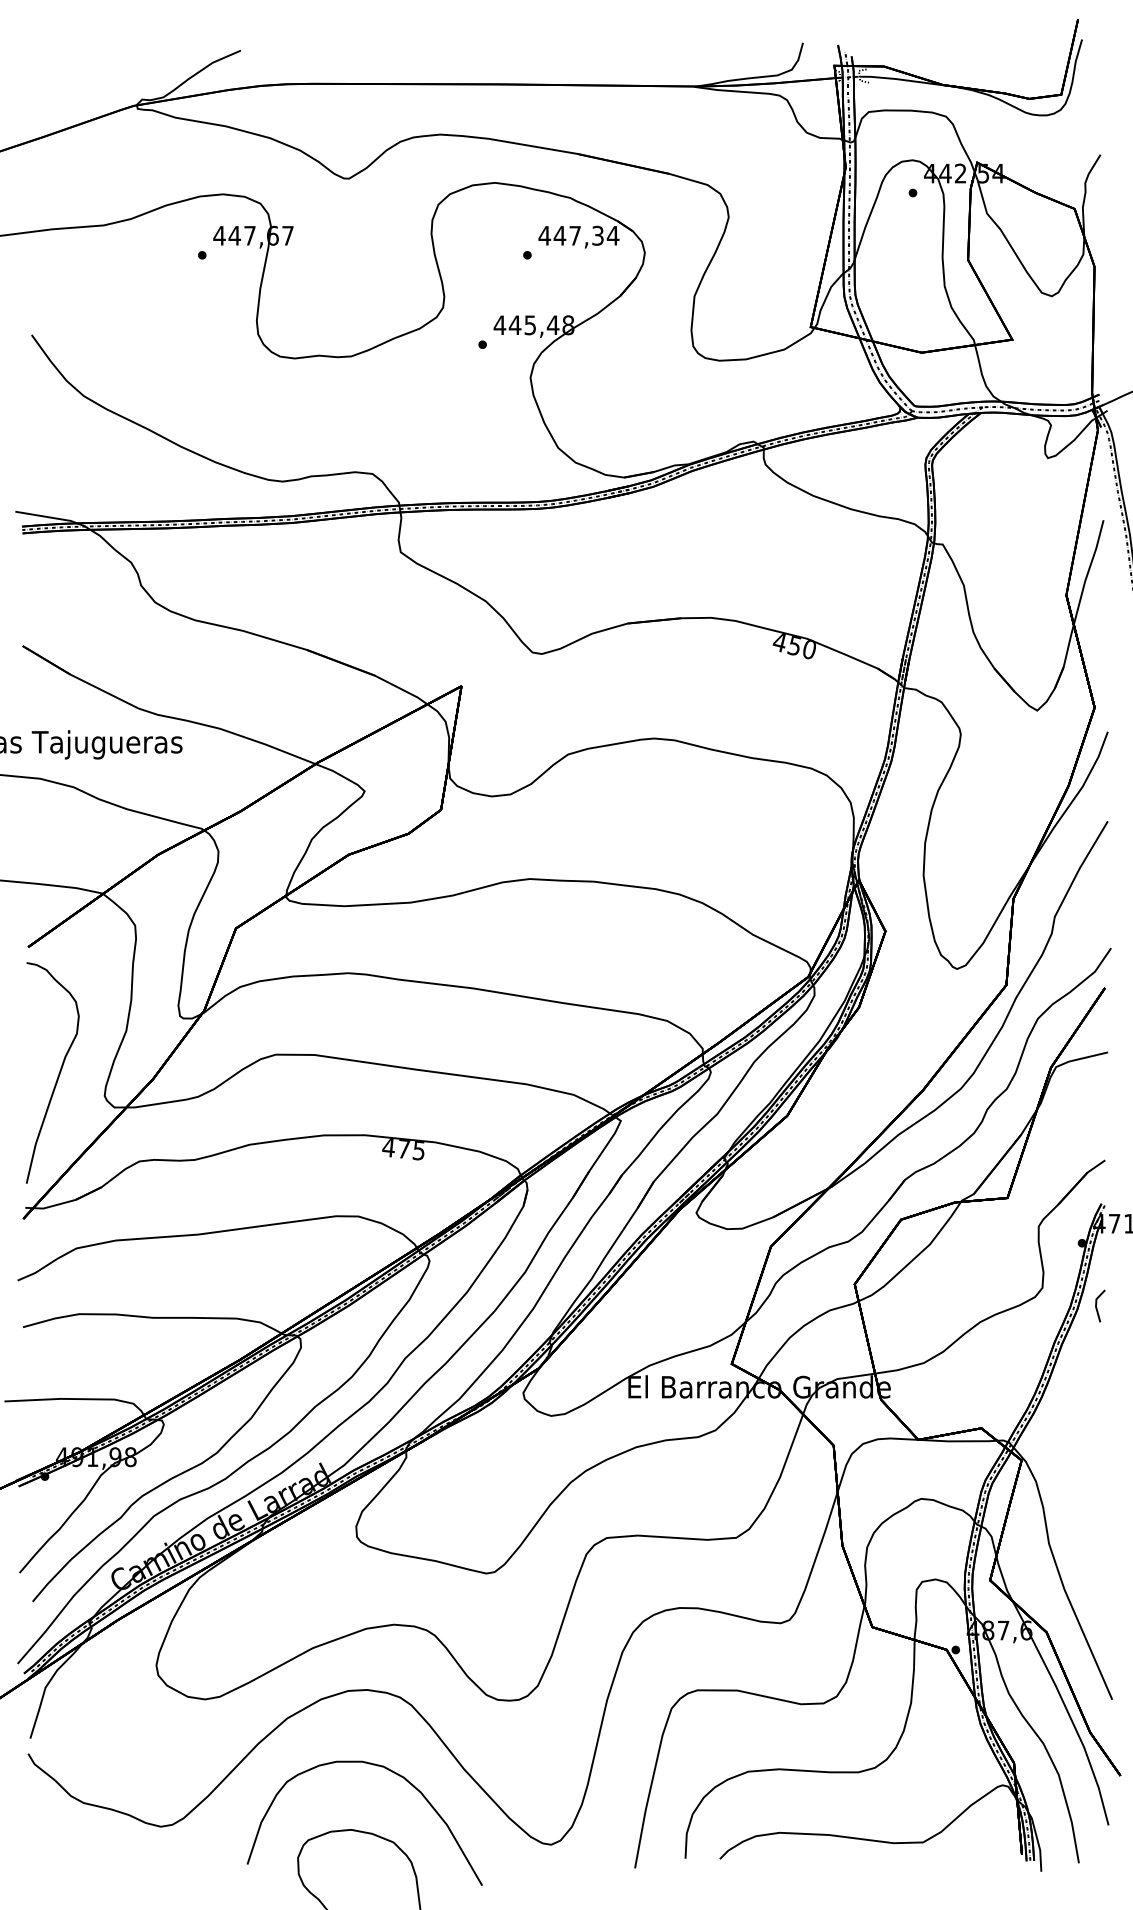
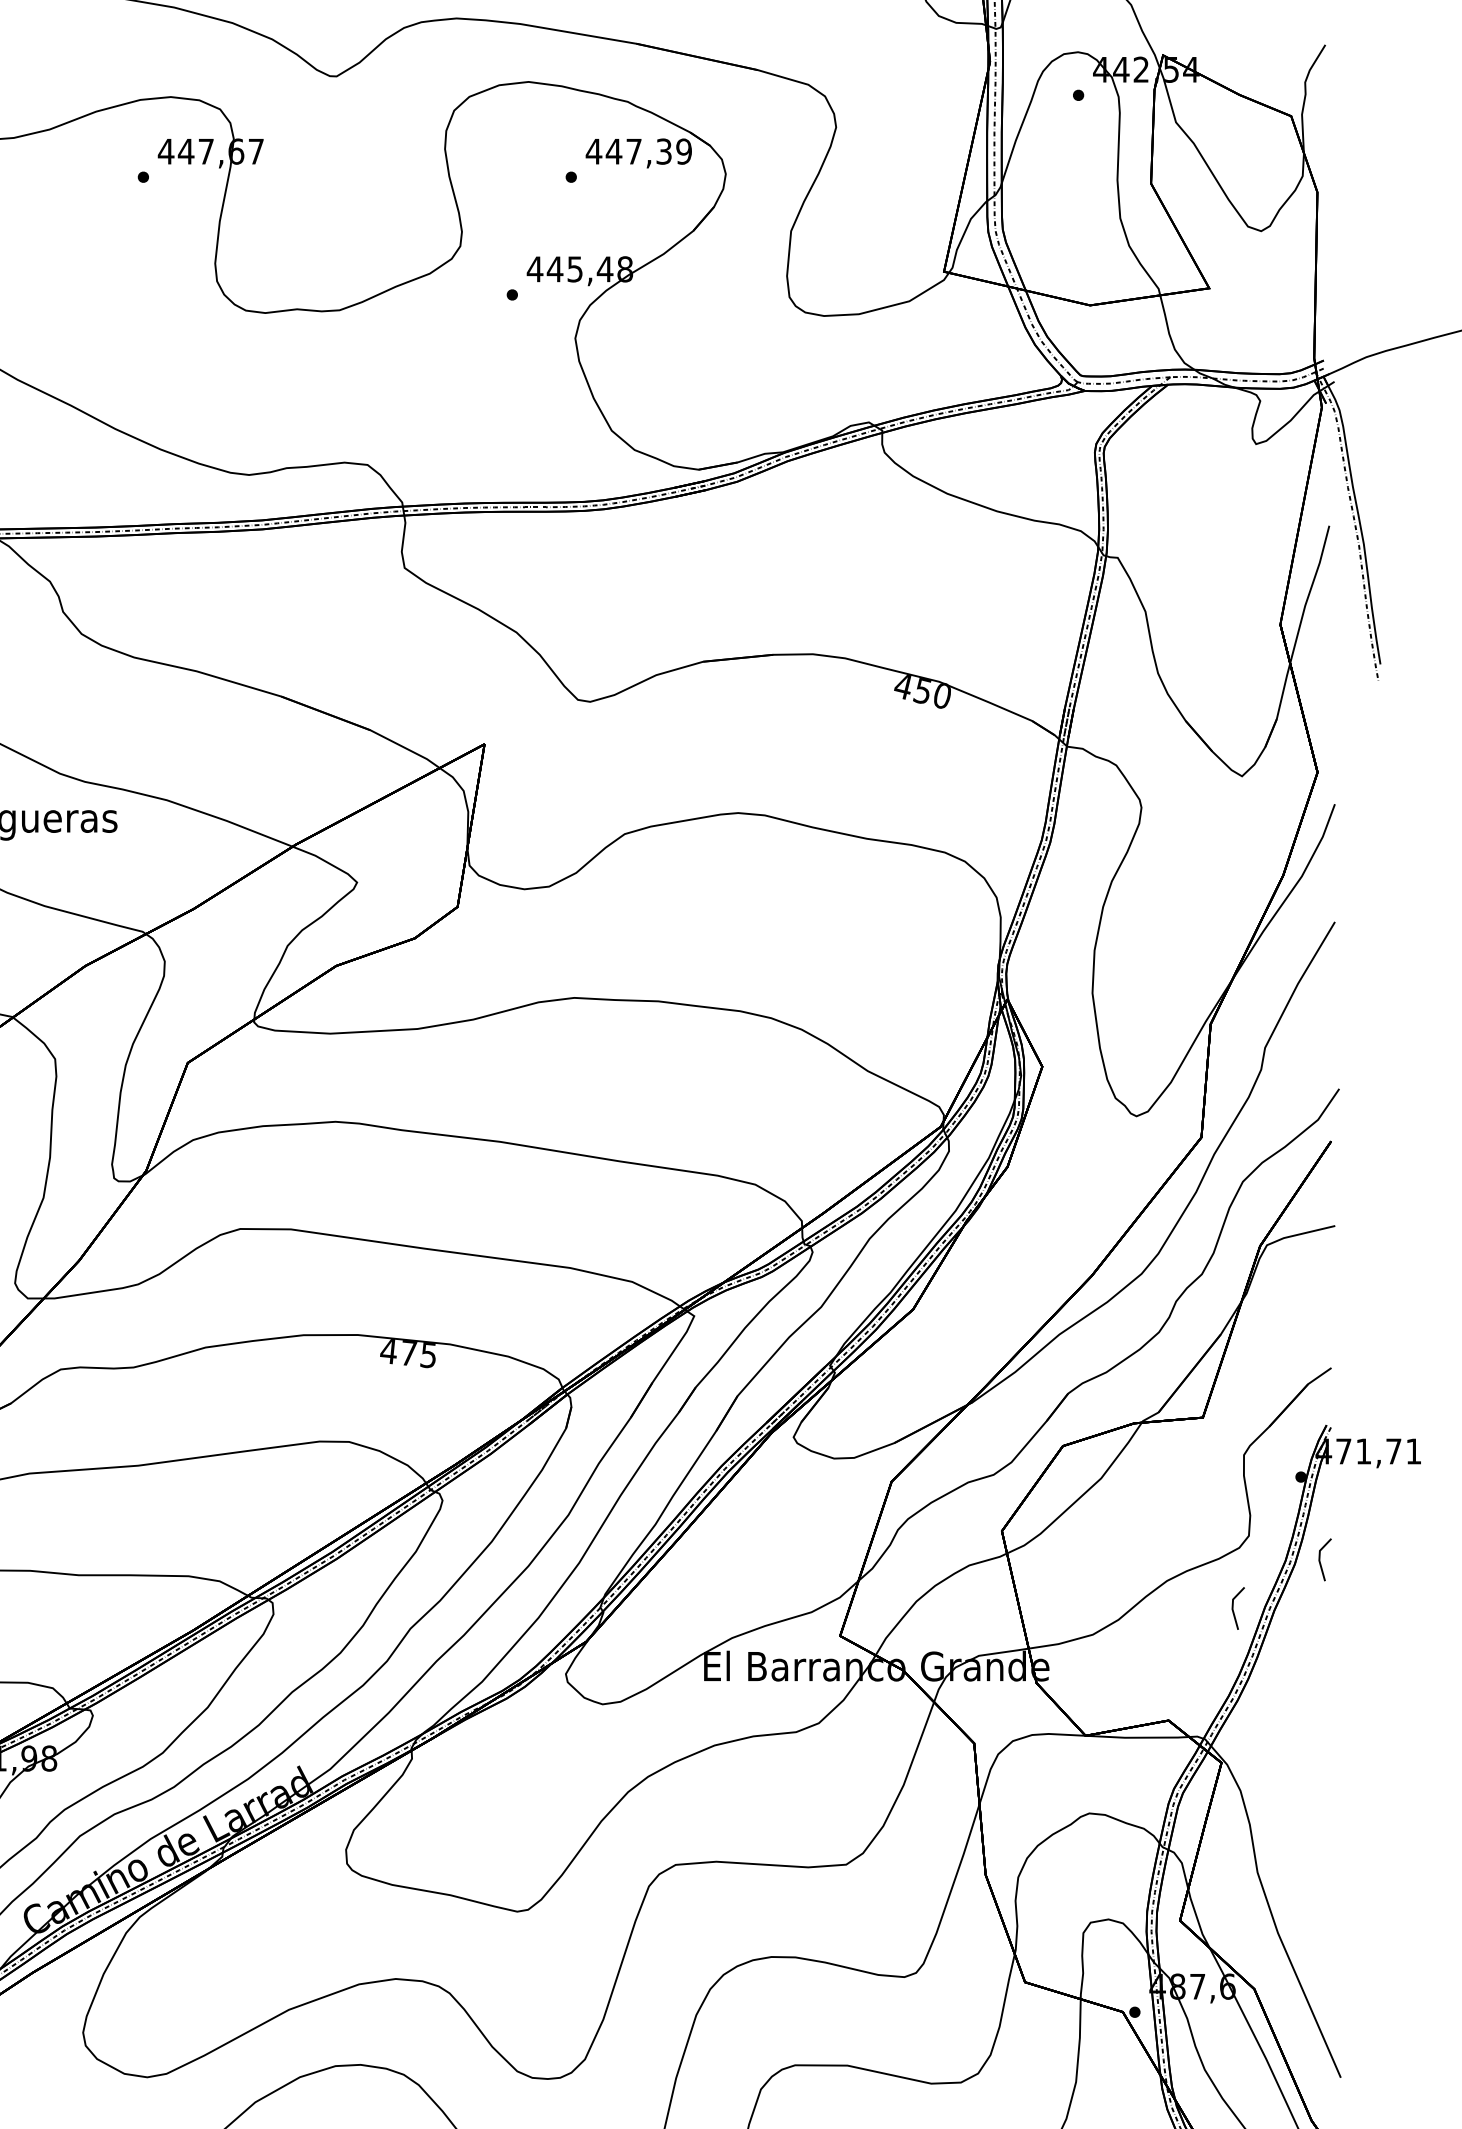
text: (612, 235) -> (683, 151), 447,34 -> 447,39
line: (1031, 1340) -> (1234, 1605), added

